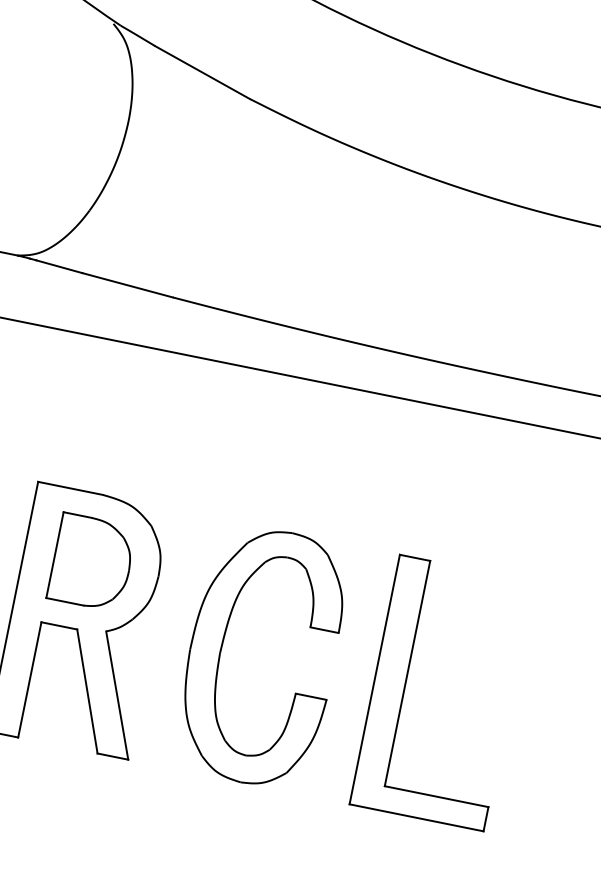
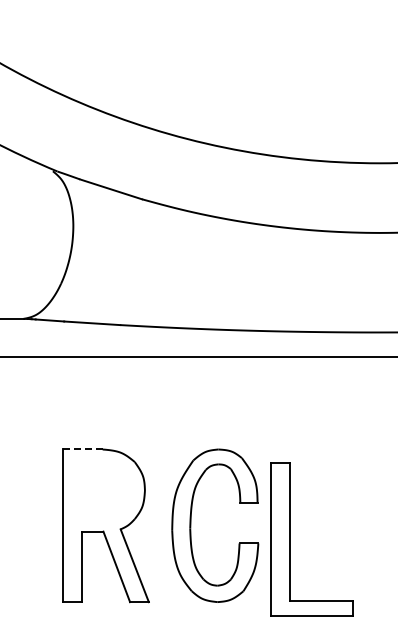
line: (70, 488) -> (82, 449), solid -> dashed
part: (92, 562) -> (104, 490), removed
part: (406, 685) -> (290, 539), moved

